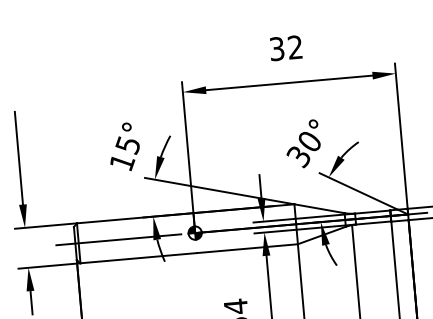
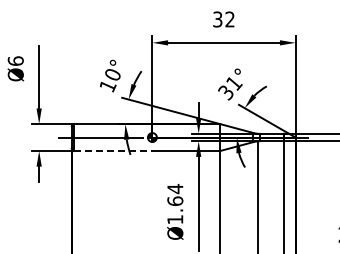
text: (310, 142) -> (234, 83), 30° -> 31°
text: (127, 144) -> (112, 74), 15° -> 10°
line: (138, 257) -> (113, 150), solid -> dashed

